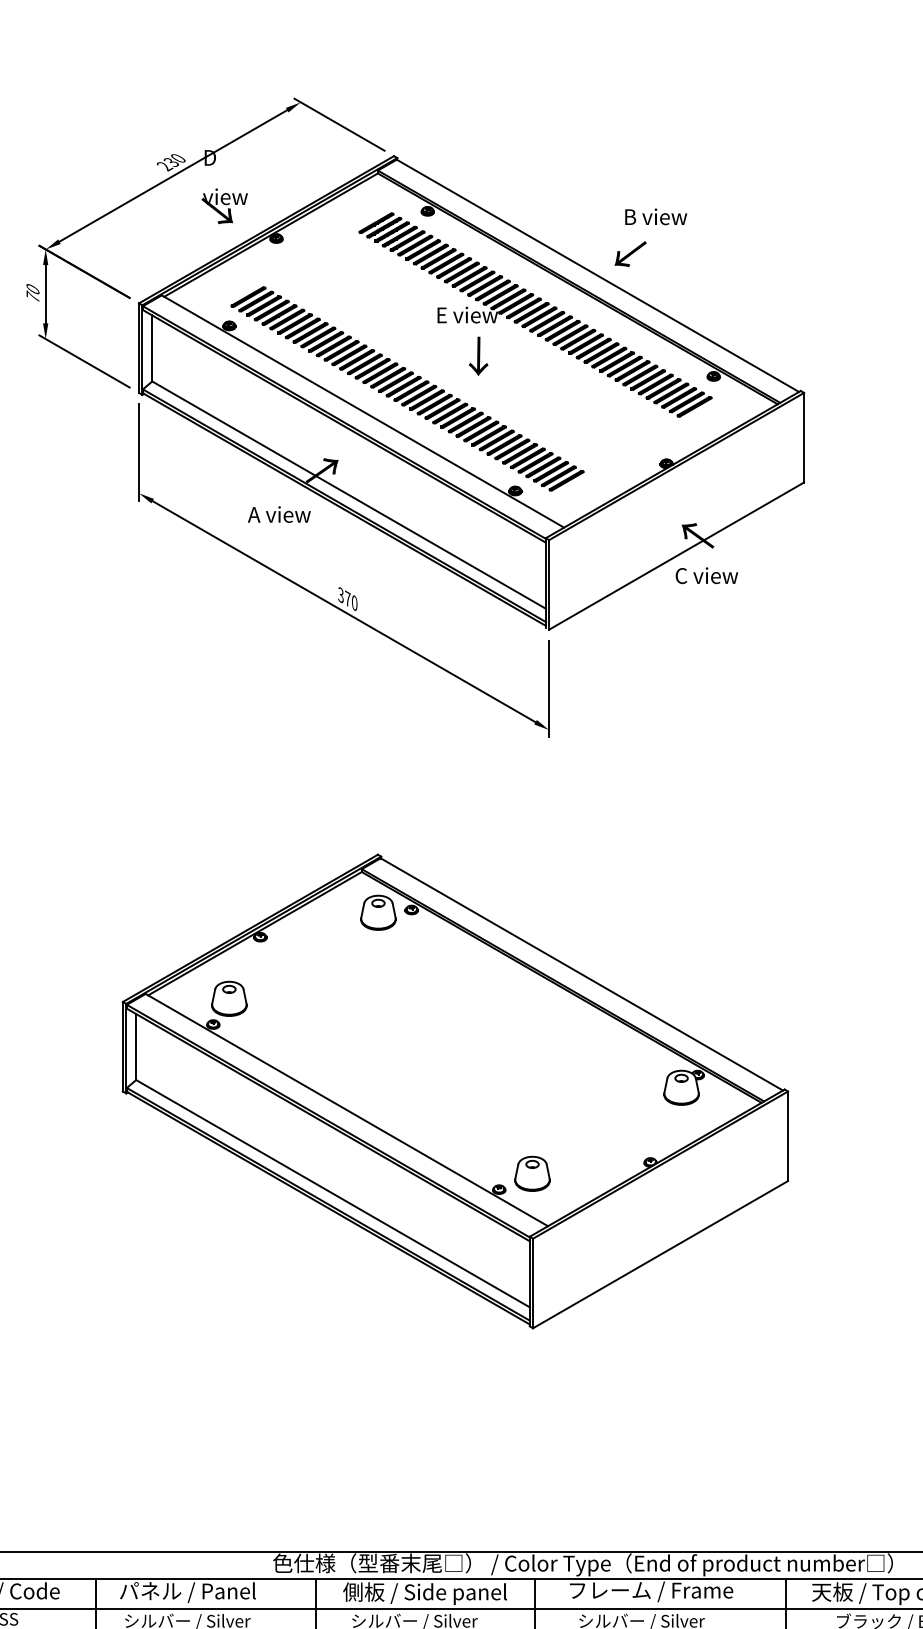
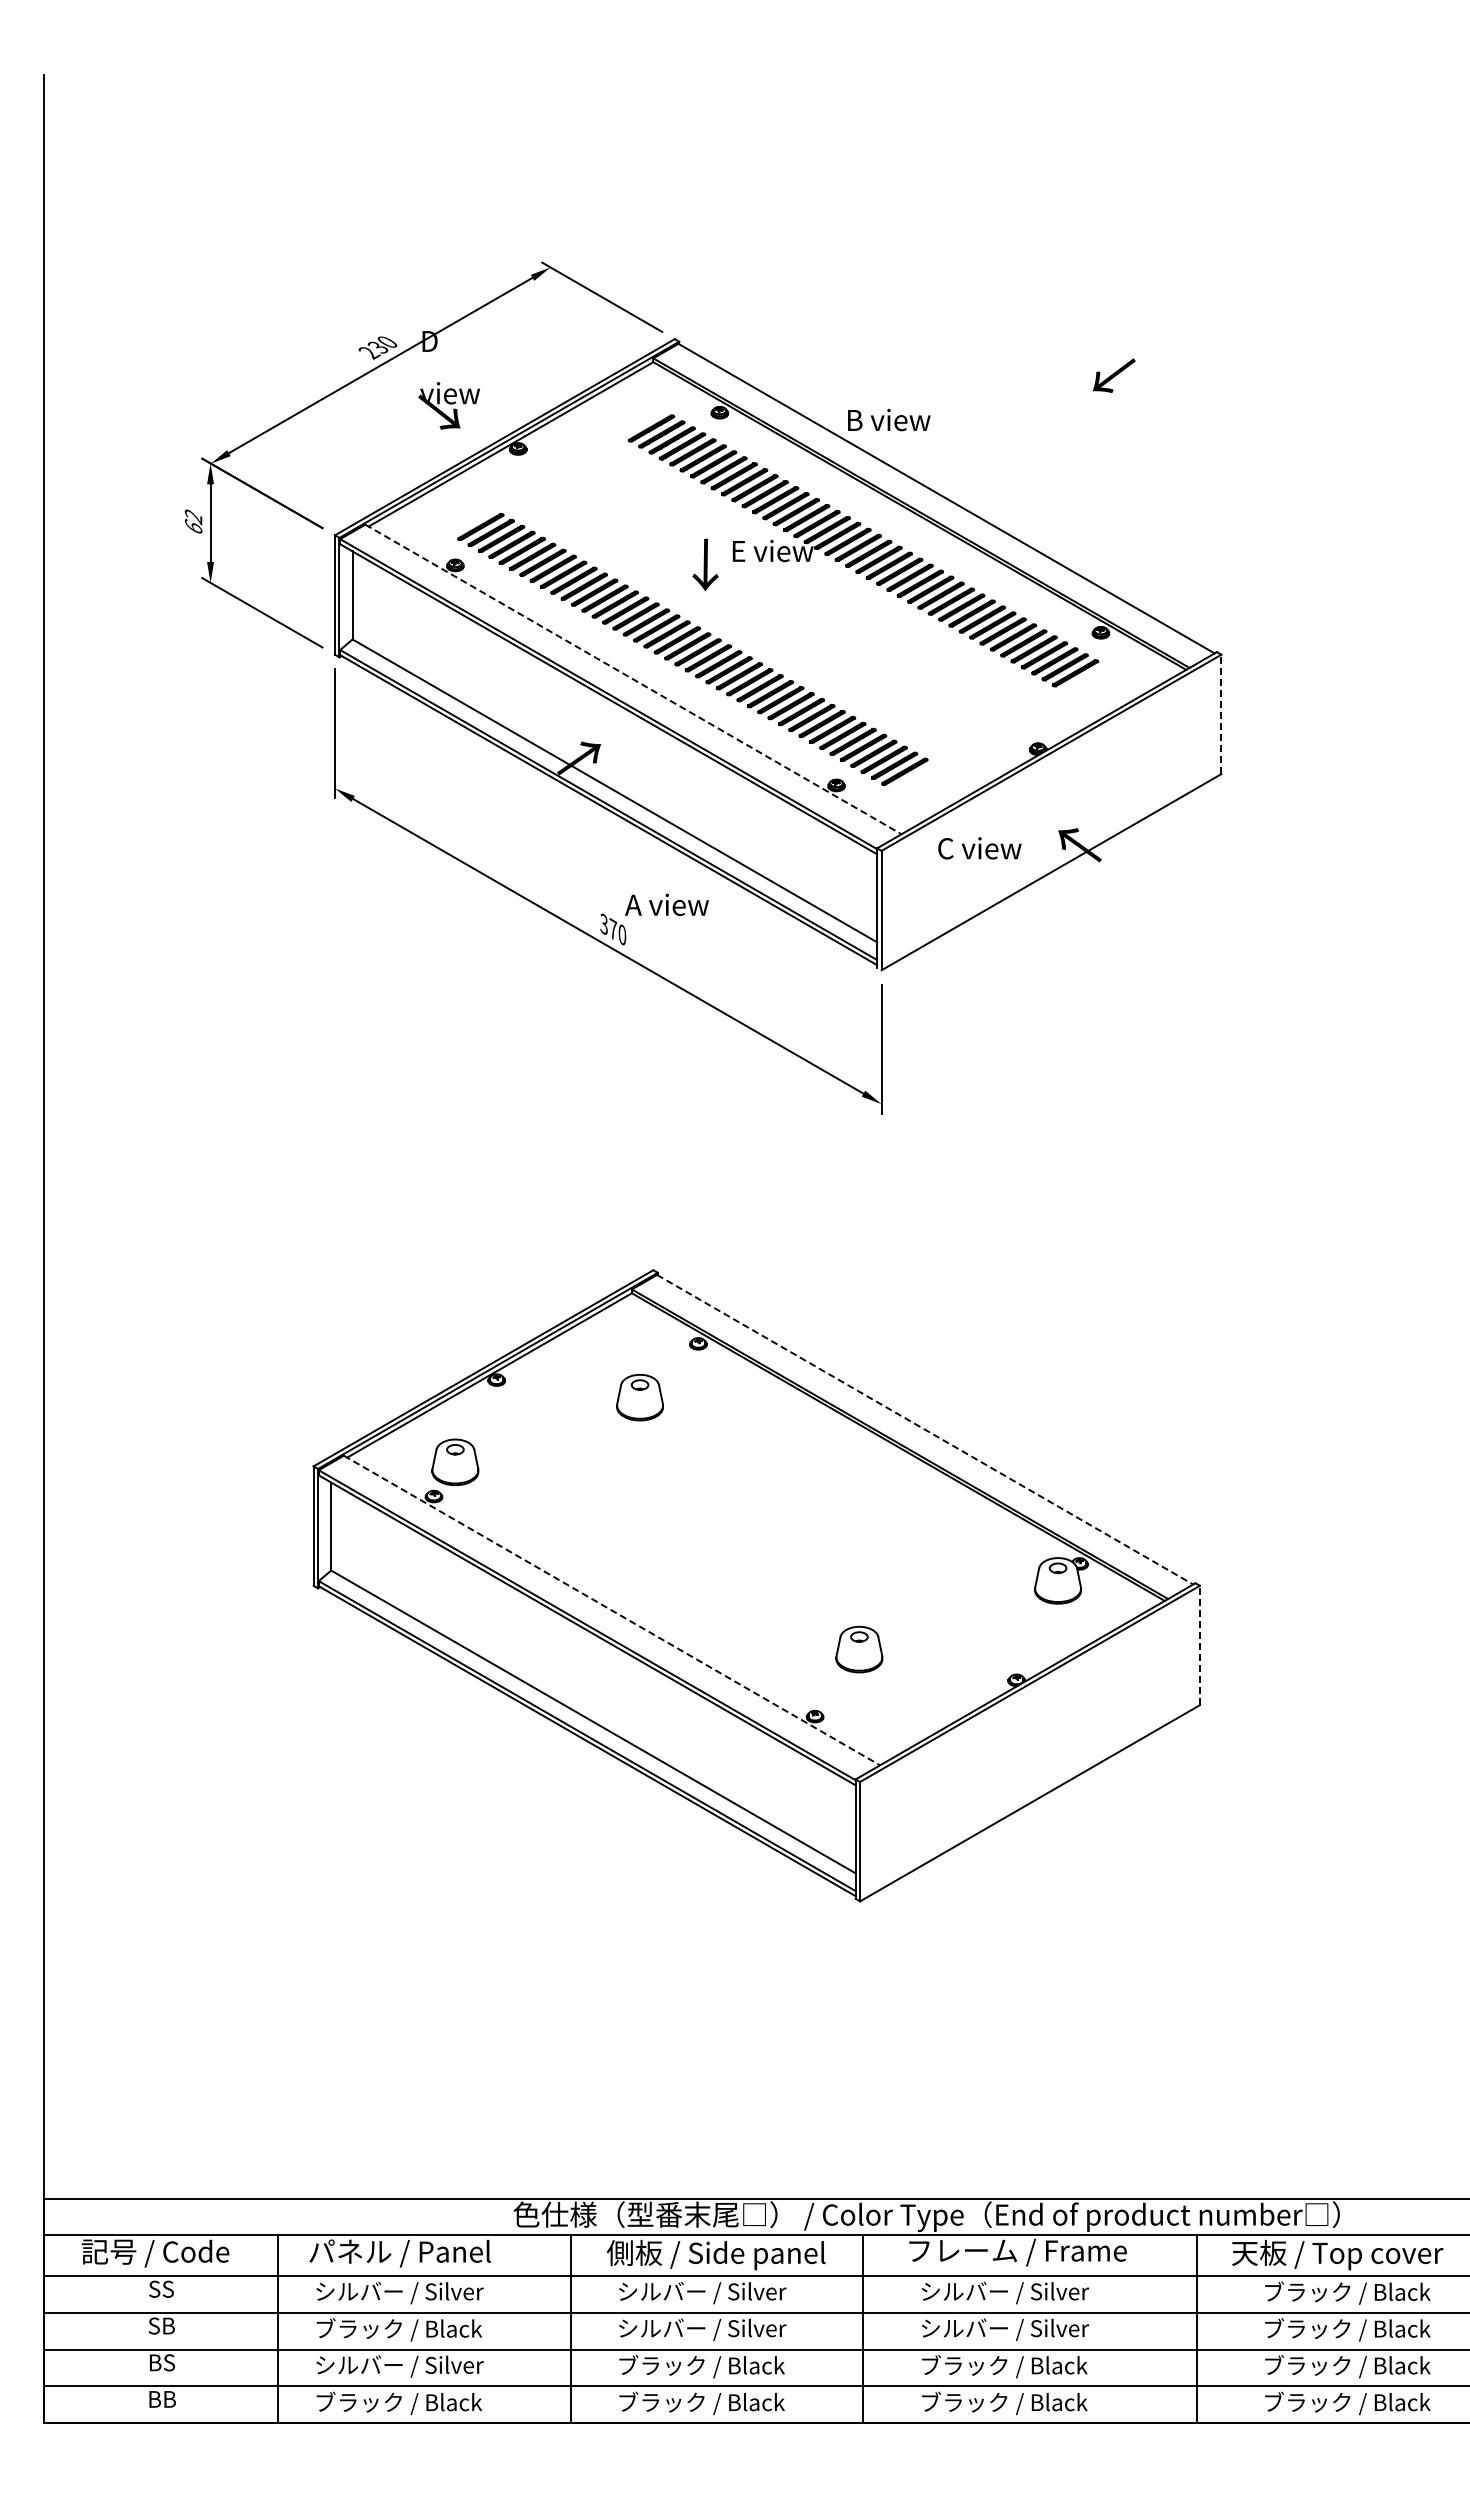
text: (656, 217) -> (889, 420), moved
text: (630, 253) -> (1113, 375), moved
text: (32, 292) -> (193, 521), 70 -> 62
text: (478, 355) -> (705, 564), moved
line: (363, 411) -> (633, 679), solid -> dashed
line: (804, 437) -> (1221, 714), solid -> dashed
text: (278, 514) -> (666, 904), moved
text: (706, 575) -> (979, 848), moved
part: (378, 912) -> (639, 1397), moved
line: (582, 974) -> (925, 1429), solid -> dashed
line: (346, 1110) -> (611, 1610), solid -> dashed
line: (787, 1136) -> (1199, 1645), solid -> dashed
part: (532, 1173) -> (859, 1649), moved

